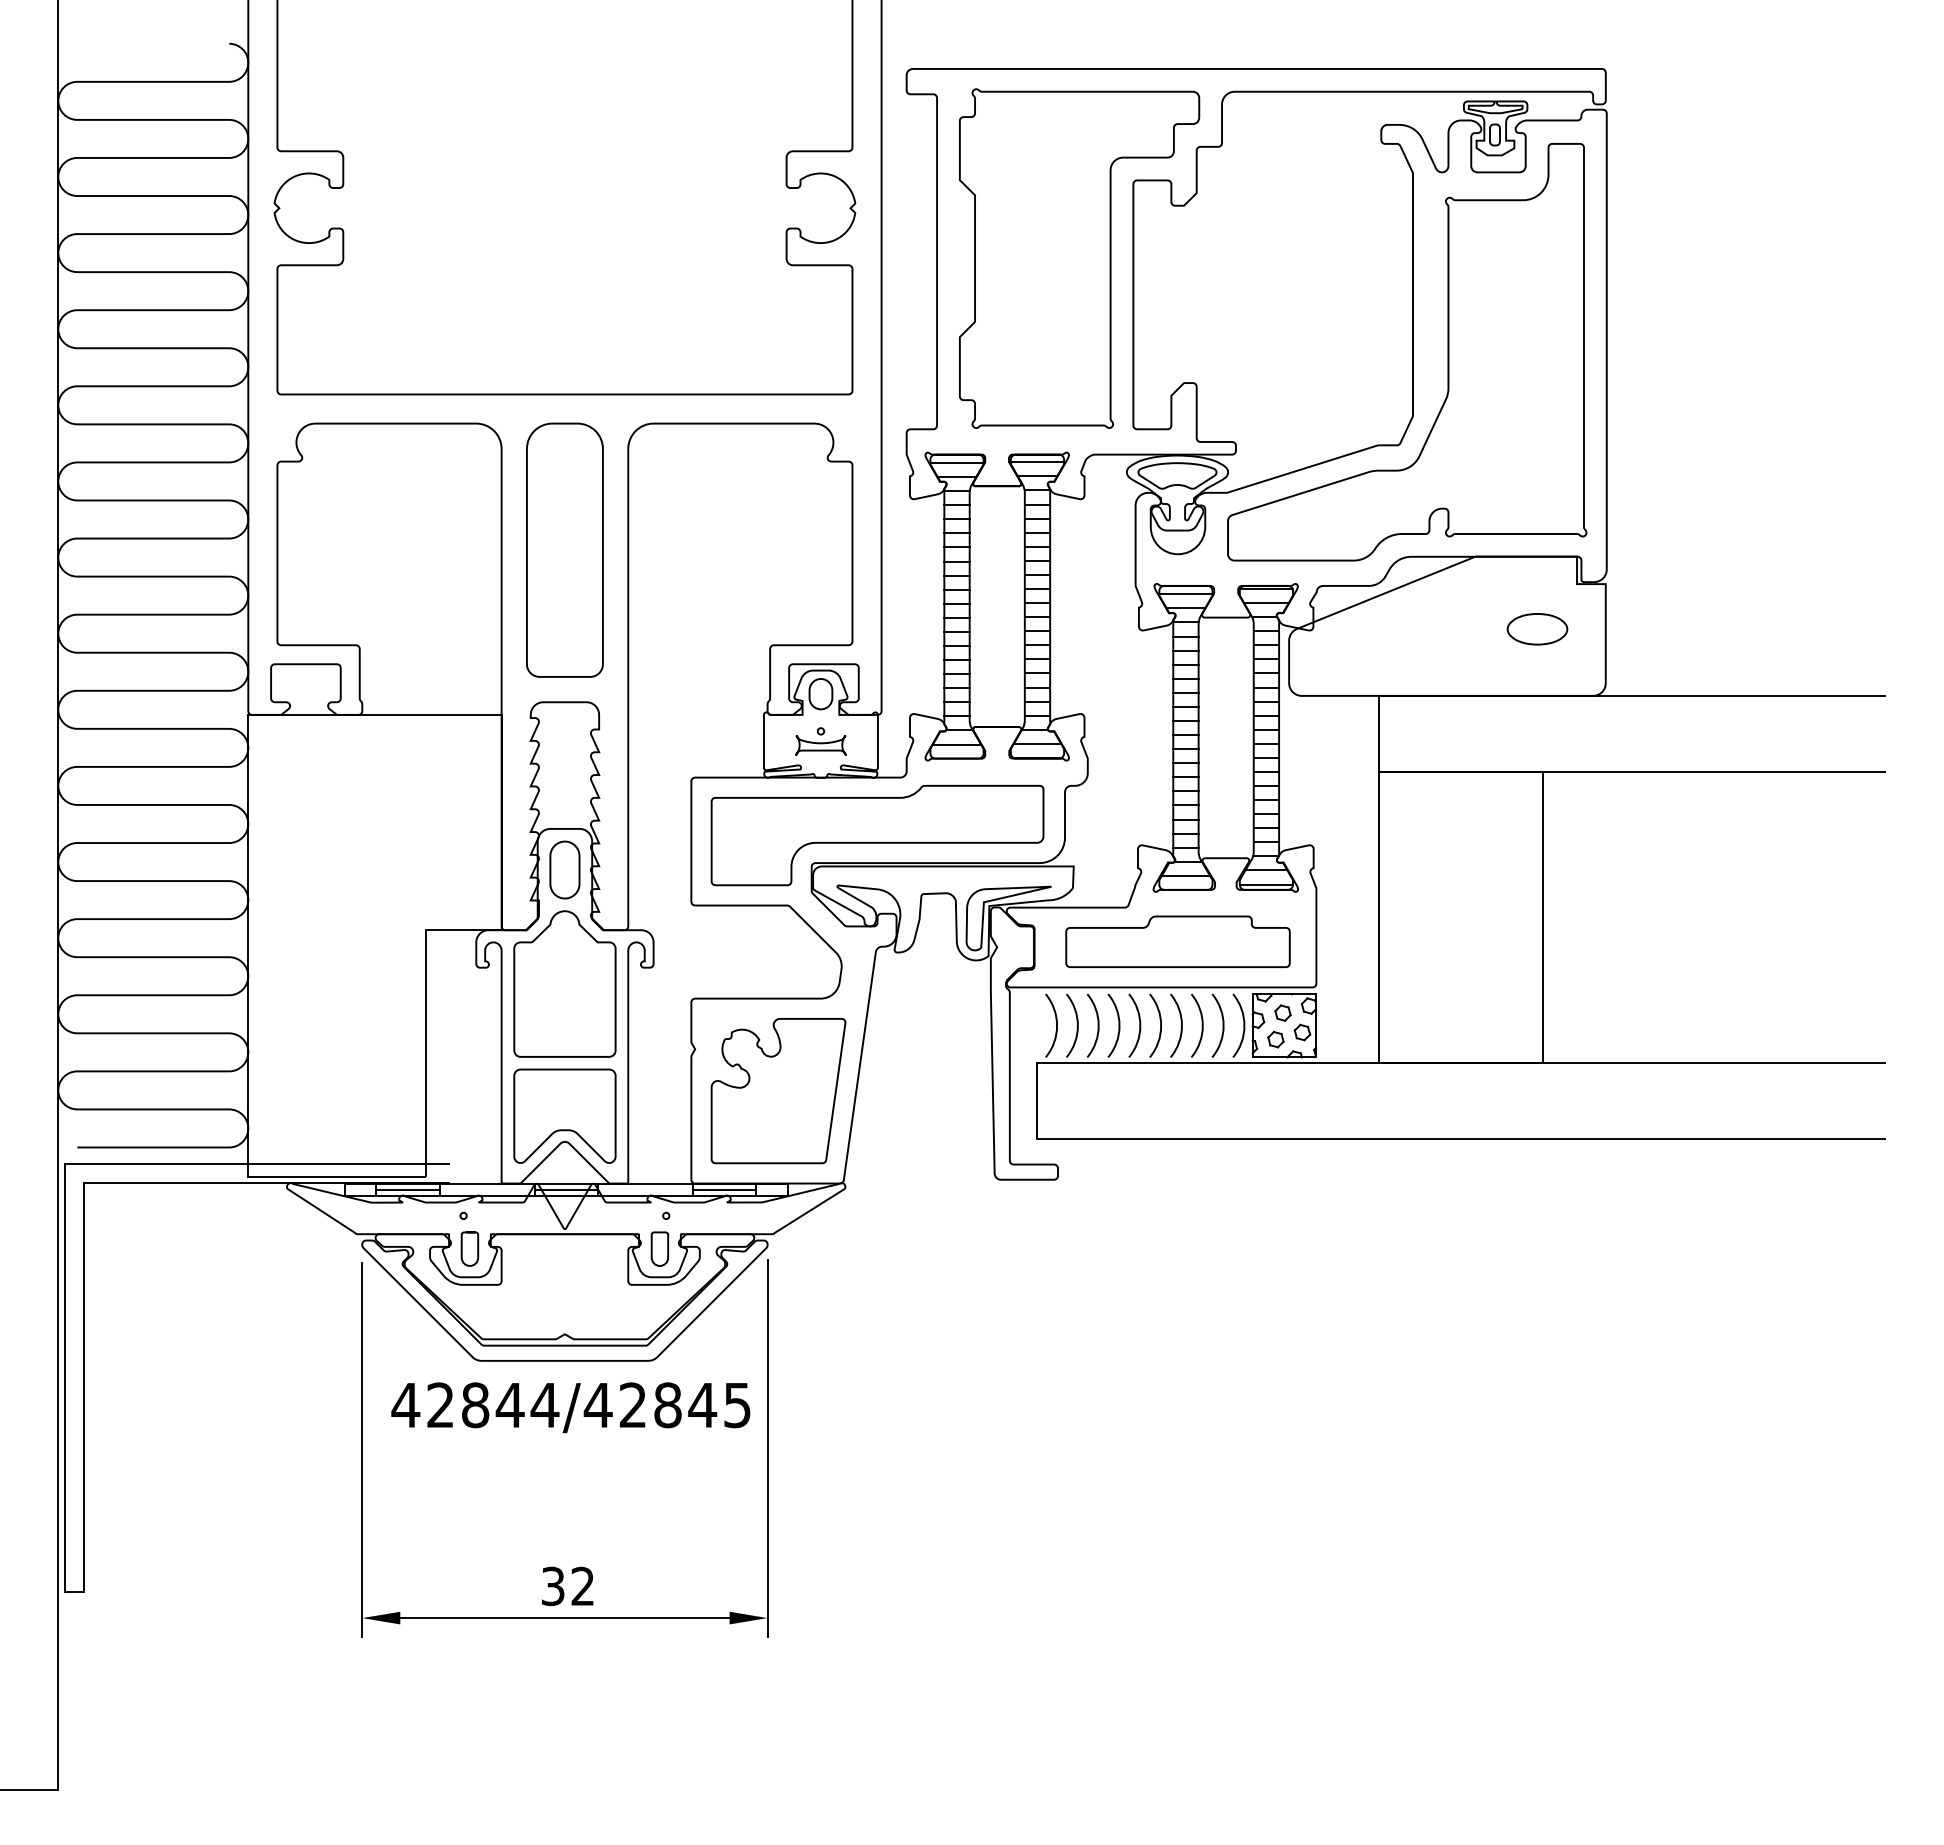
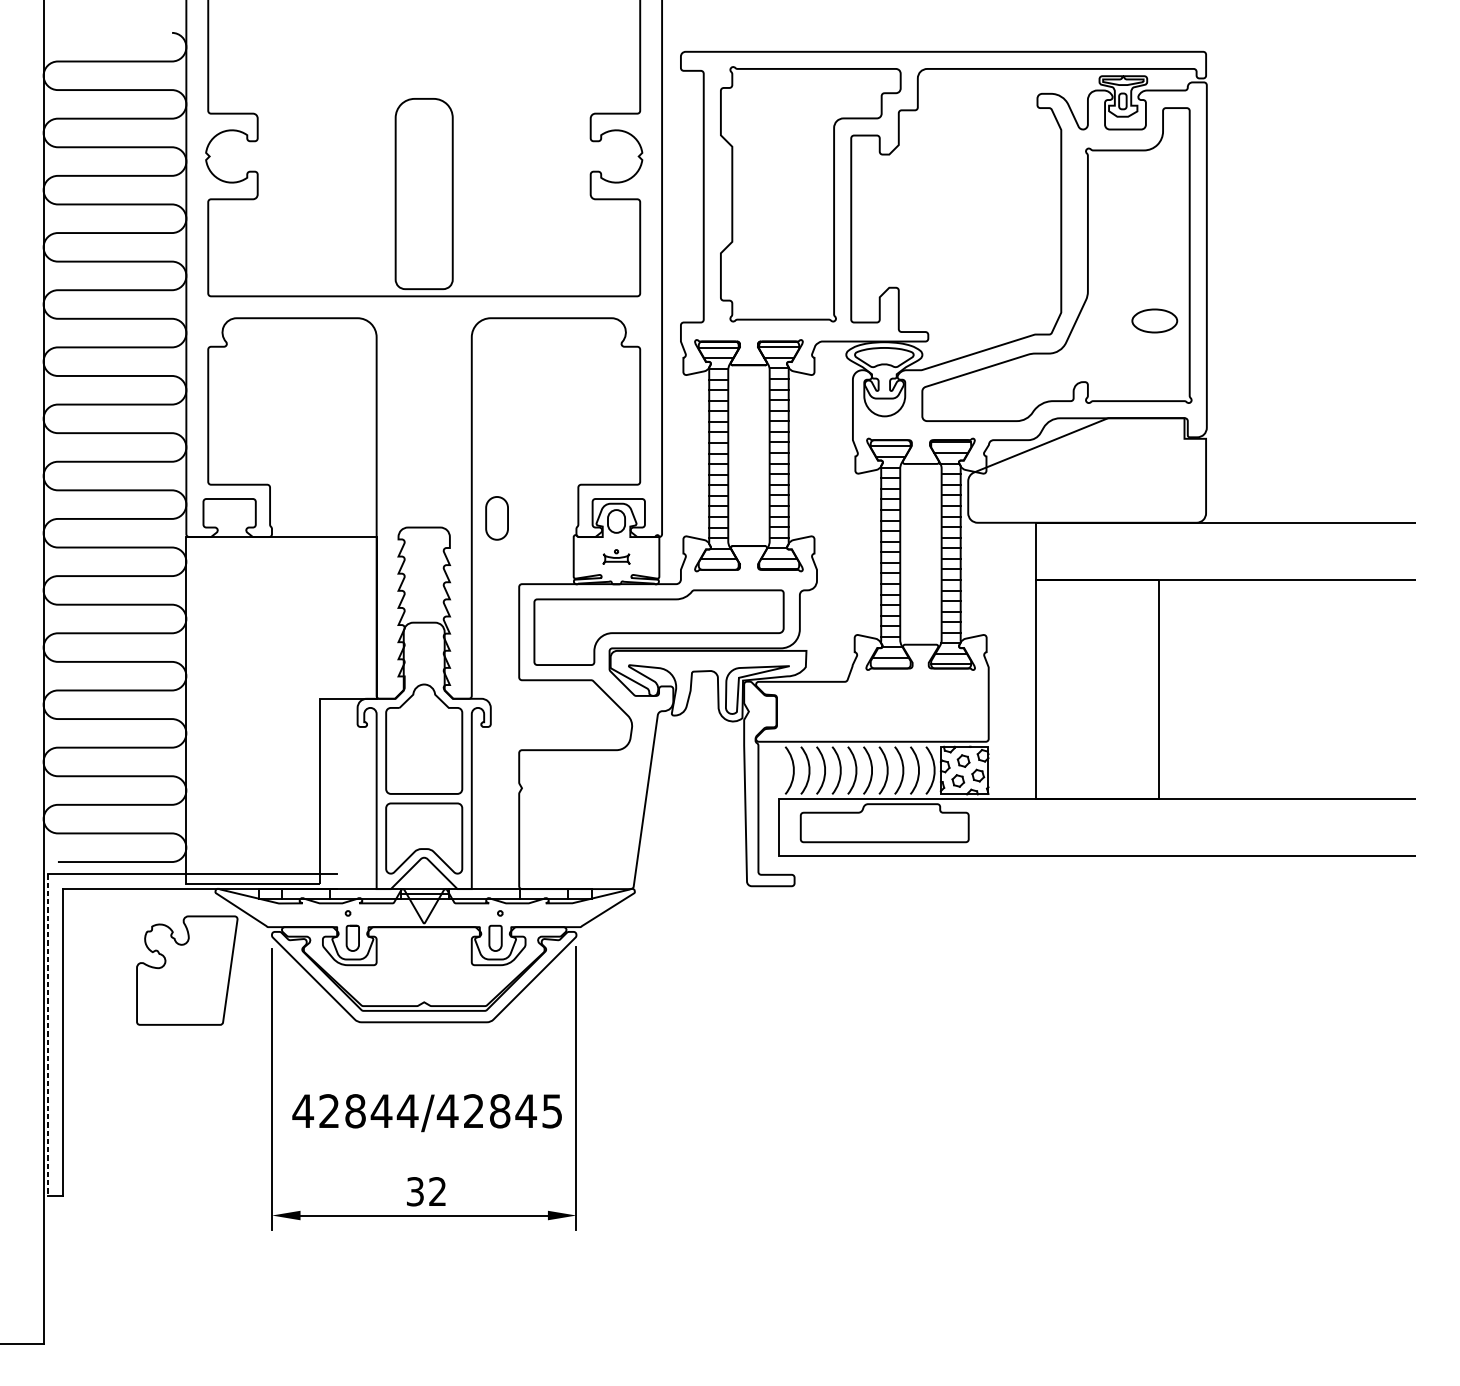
part: (564, 549) -> (423, 193), moved
part: (1537, 629) -> (1154, 321), moved
part: (820, 741) -> (616, 557), size x0.7
part: (564, 869) -> (496, 517), moved
part: (1177, 941) -> (884, 822), moved
part: (778, 1091) -> (187, 970), moved
line: (407, 1189) -> (305, 893), removed
line: (724, 1189) -> (544, 893), removed
line: (64, 1377) -> (48, 1034), solid -> dashed
text: (570, 1407) -> (426, 1112), moved

